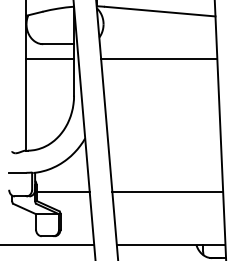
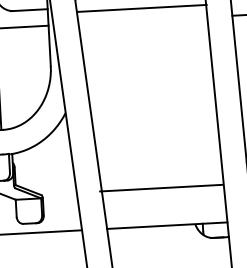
line: (159, 59) -> (142, 8), moved
line: (62, 191) -> (43, 173), removed
line: (167, 191) -> (161, 187), moved

